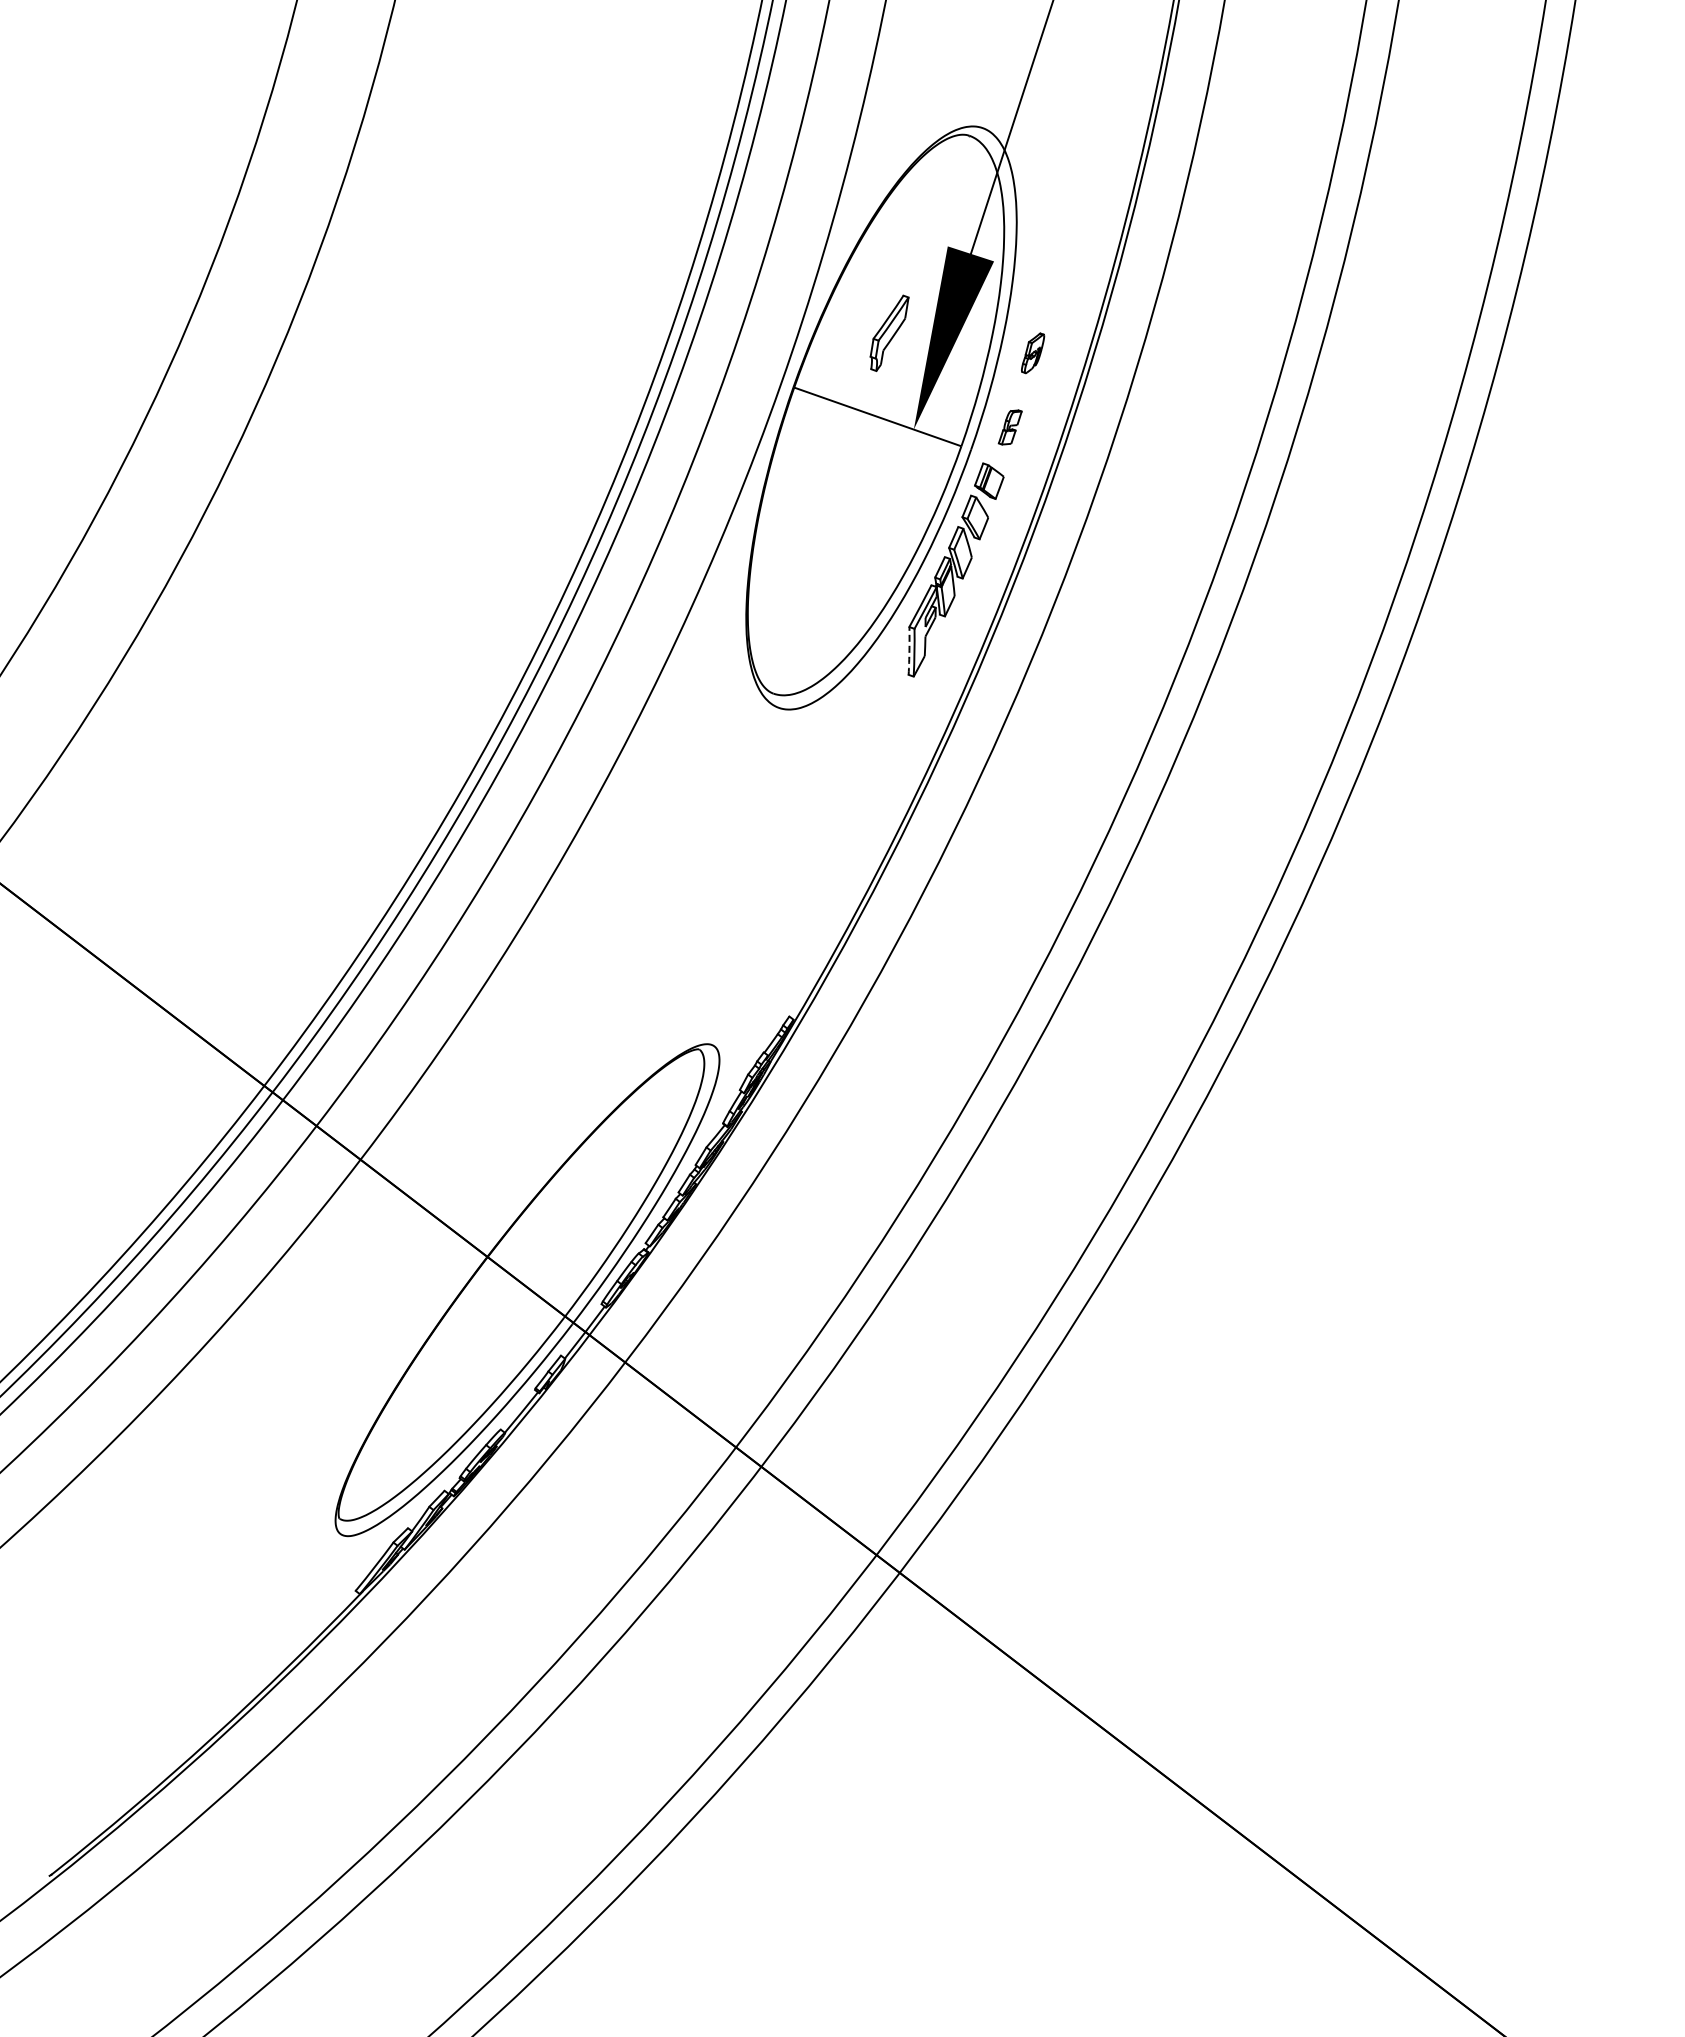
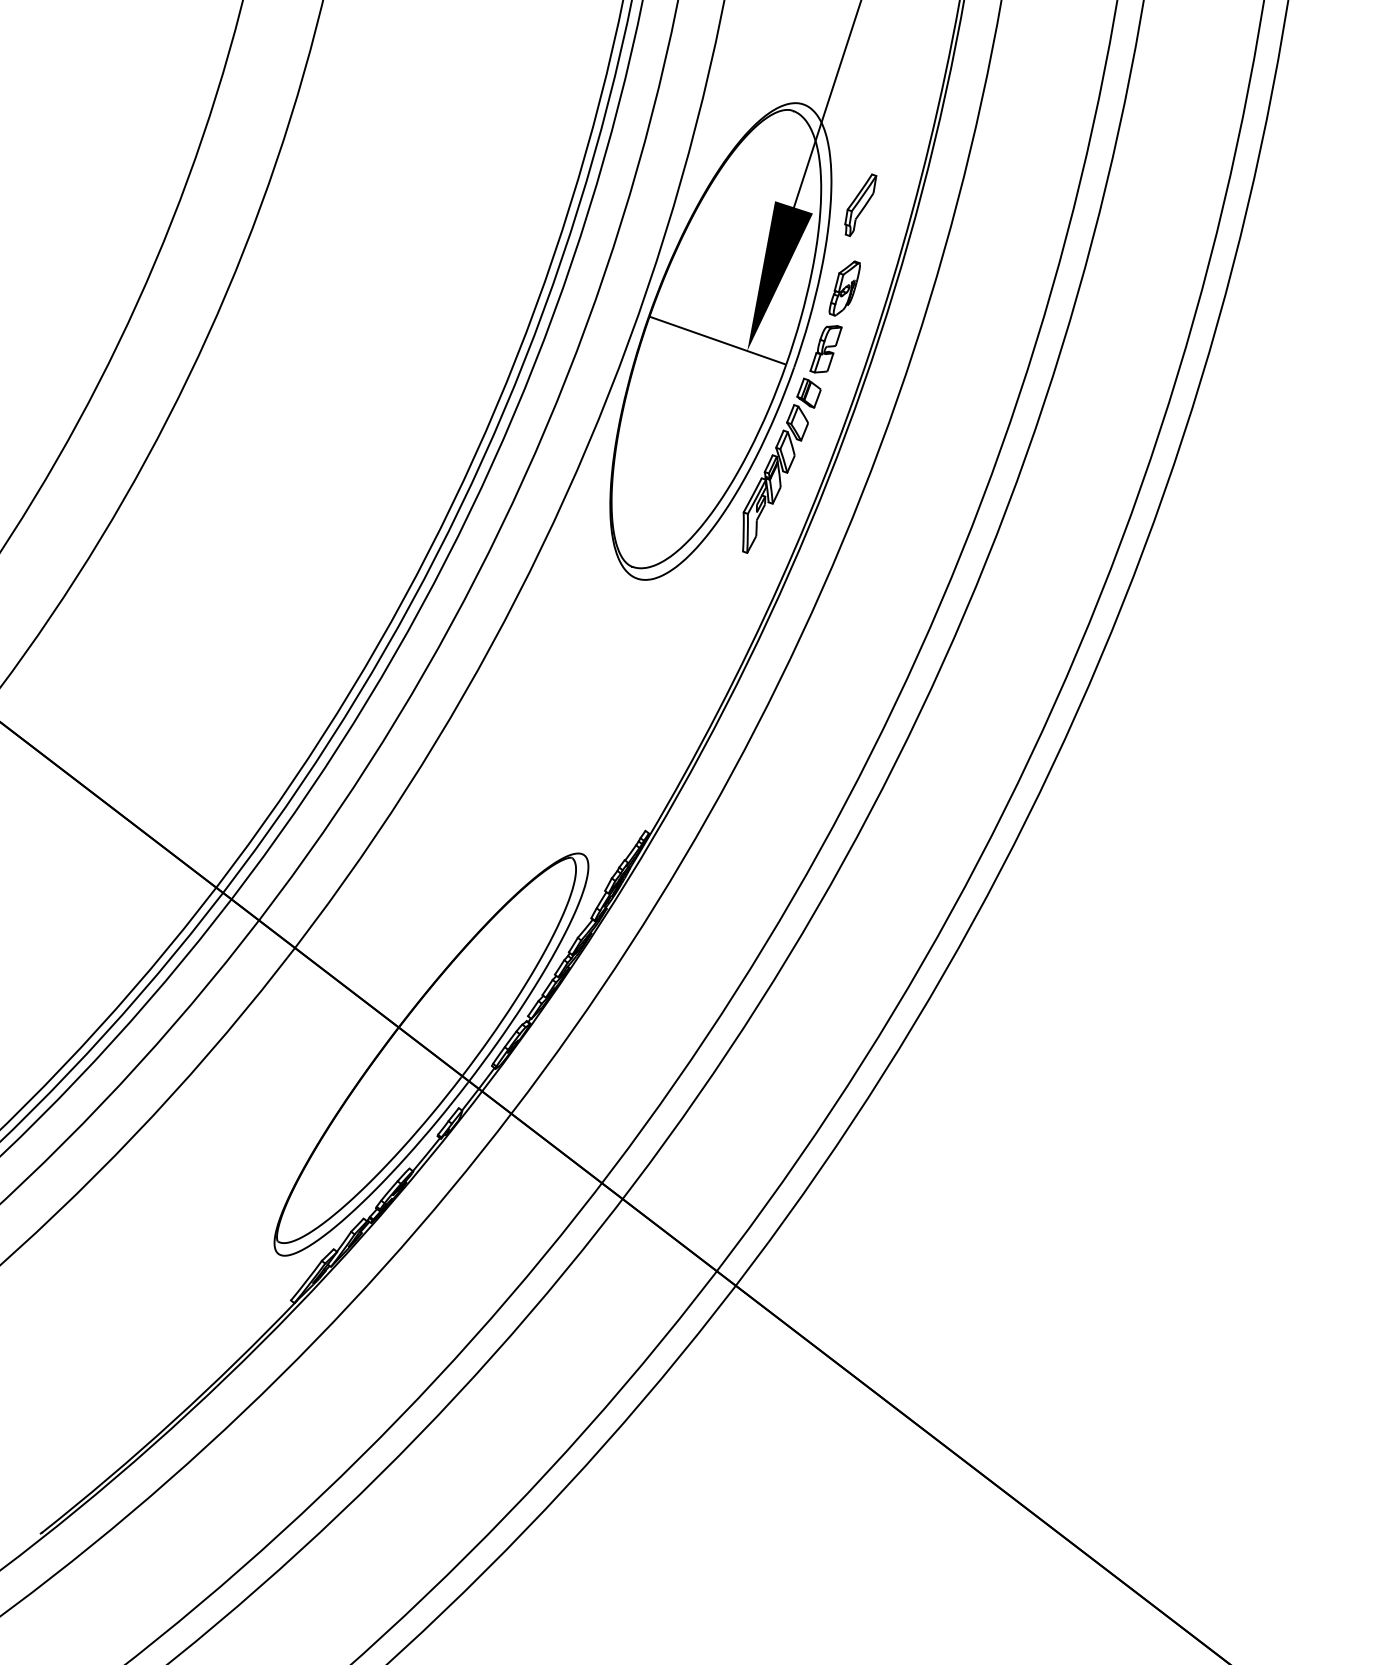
part: (889, 332) -> (860, 204), moved
part: (1032, 353) -> (844, 288), size x1.67
part: (1010, 427) -> (826, 349), size x1.67
arc: (909, 650) -> (743, 531), dashed -> solid

